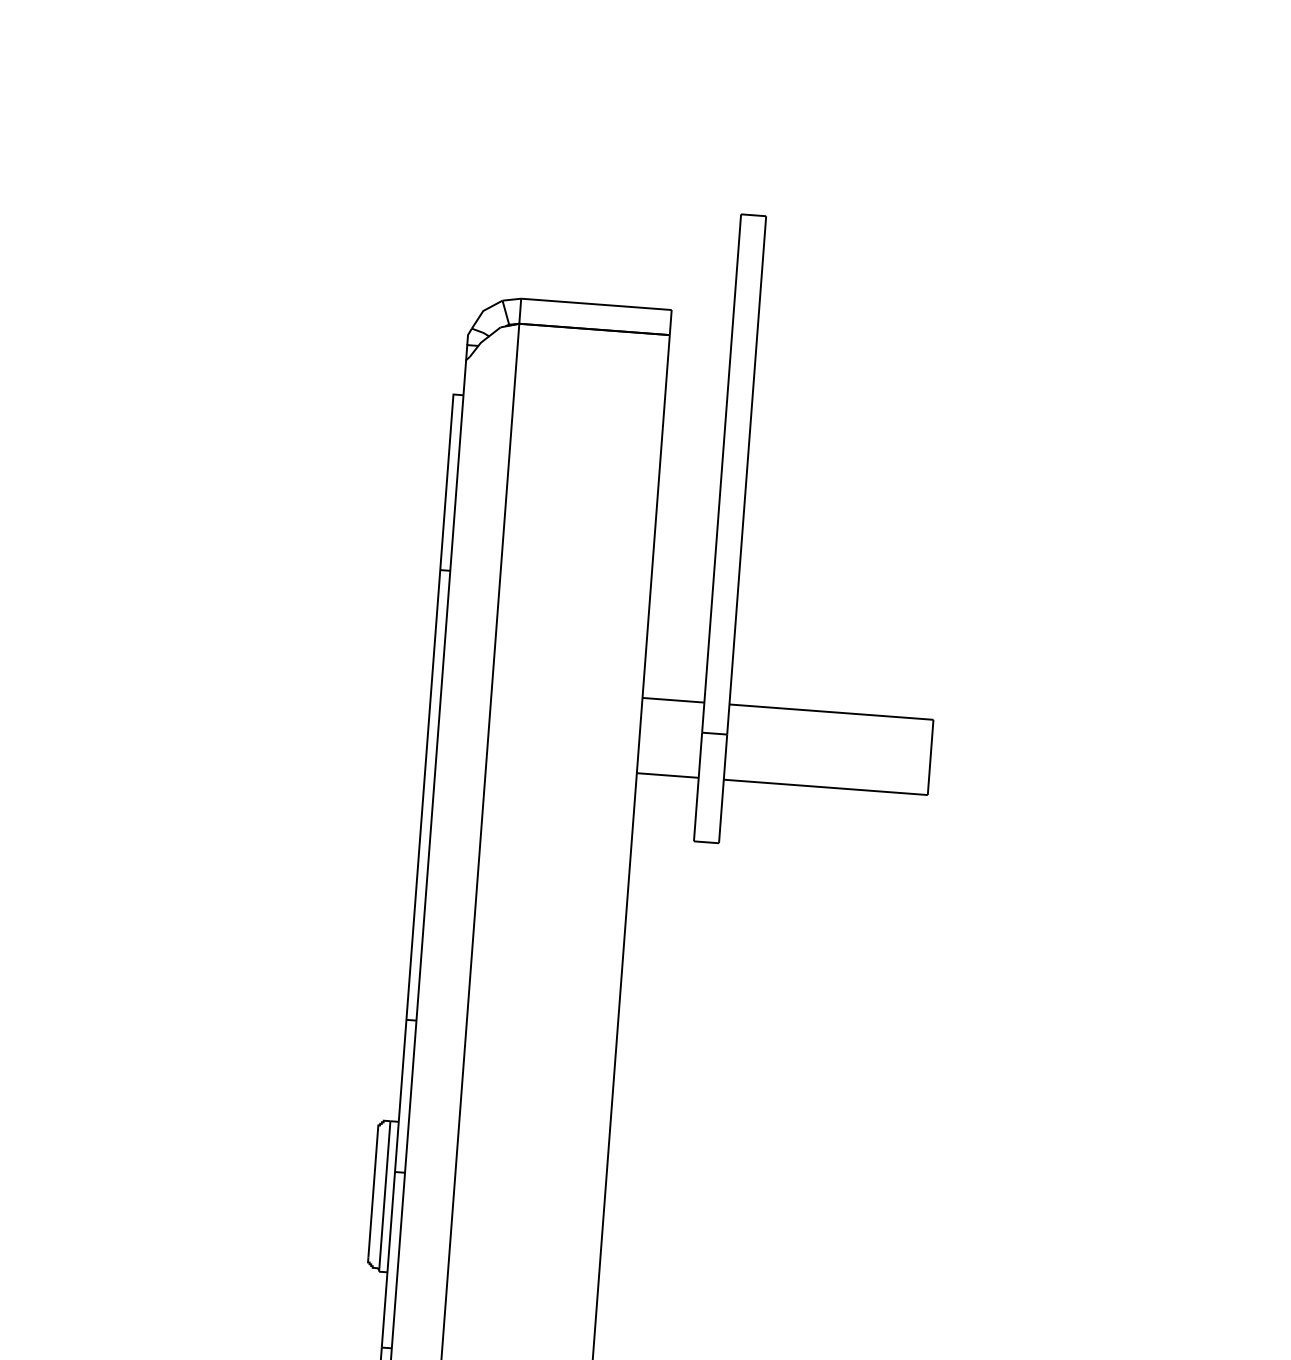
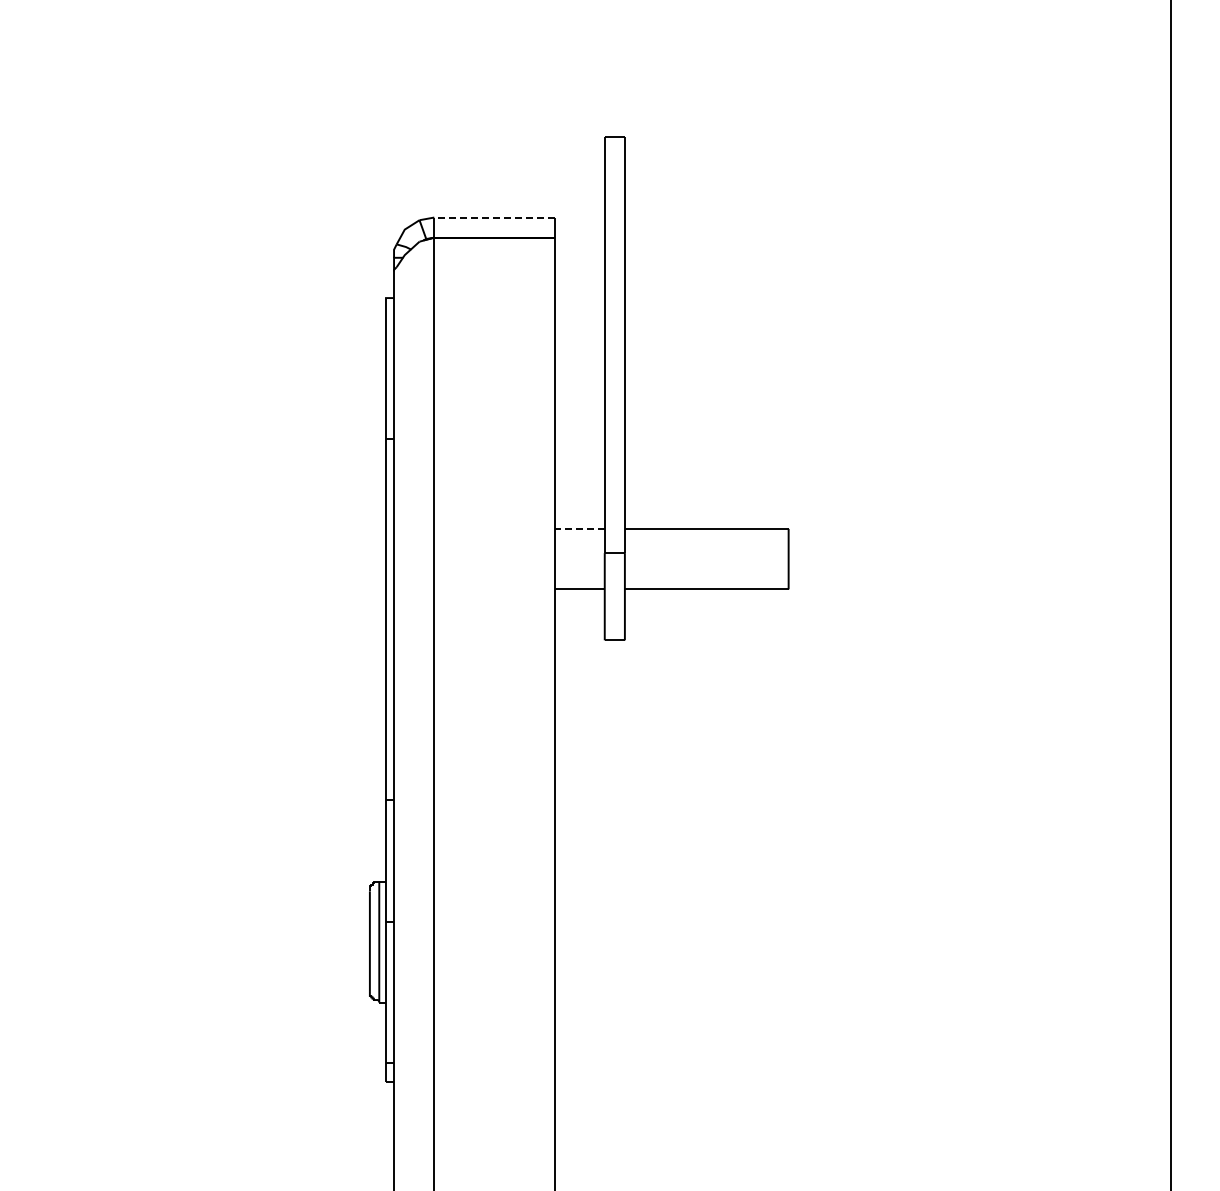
line: (596, 304) -> (494, 217), solid -> dashed
line: (672, 699) -> (579, 528), solid -> dashed

